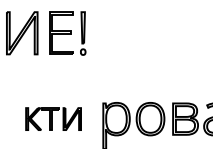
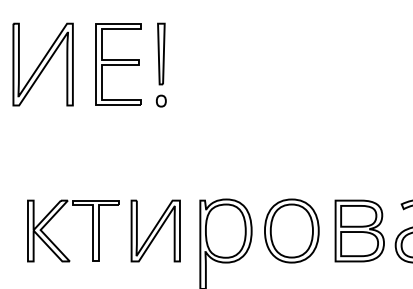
part: (53, 118) -> (103, 229), size x1.43

